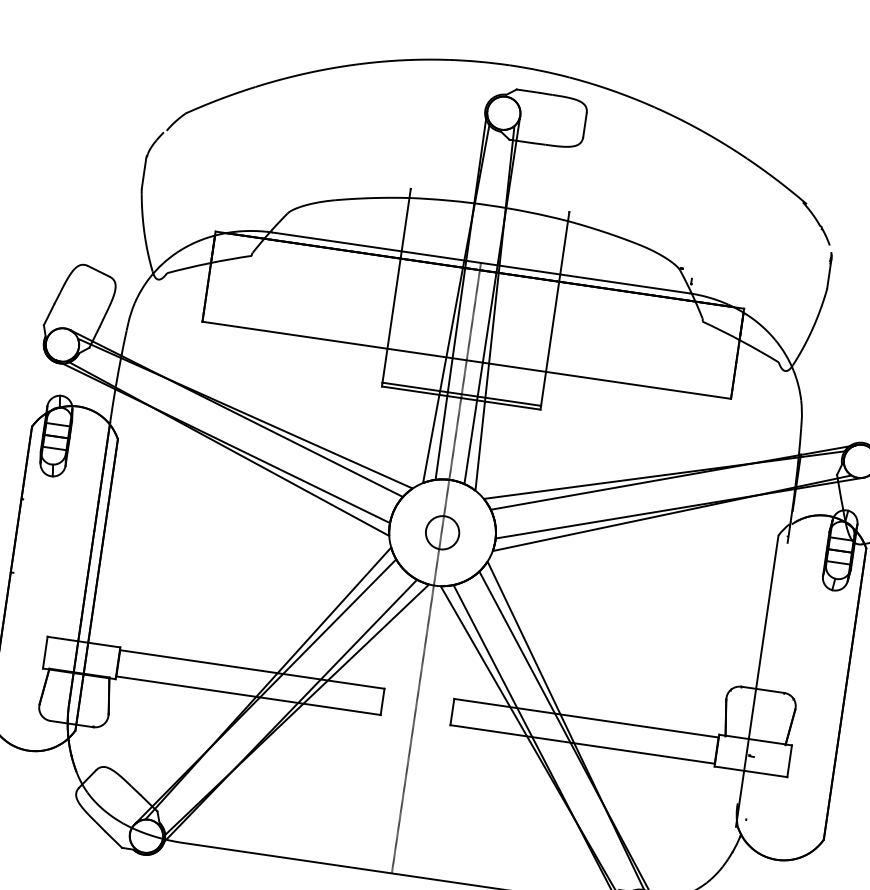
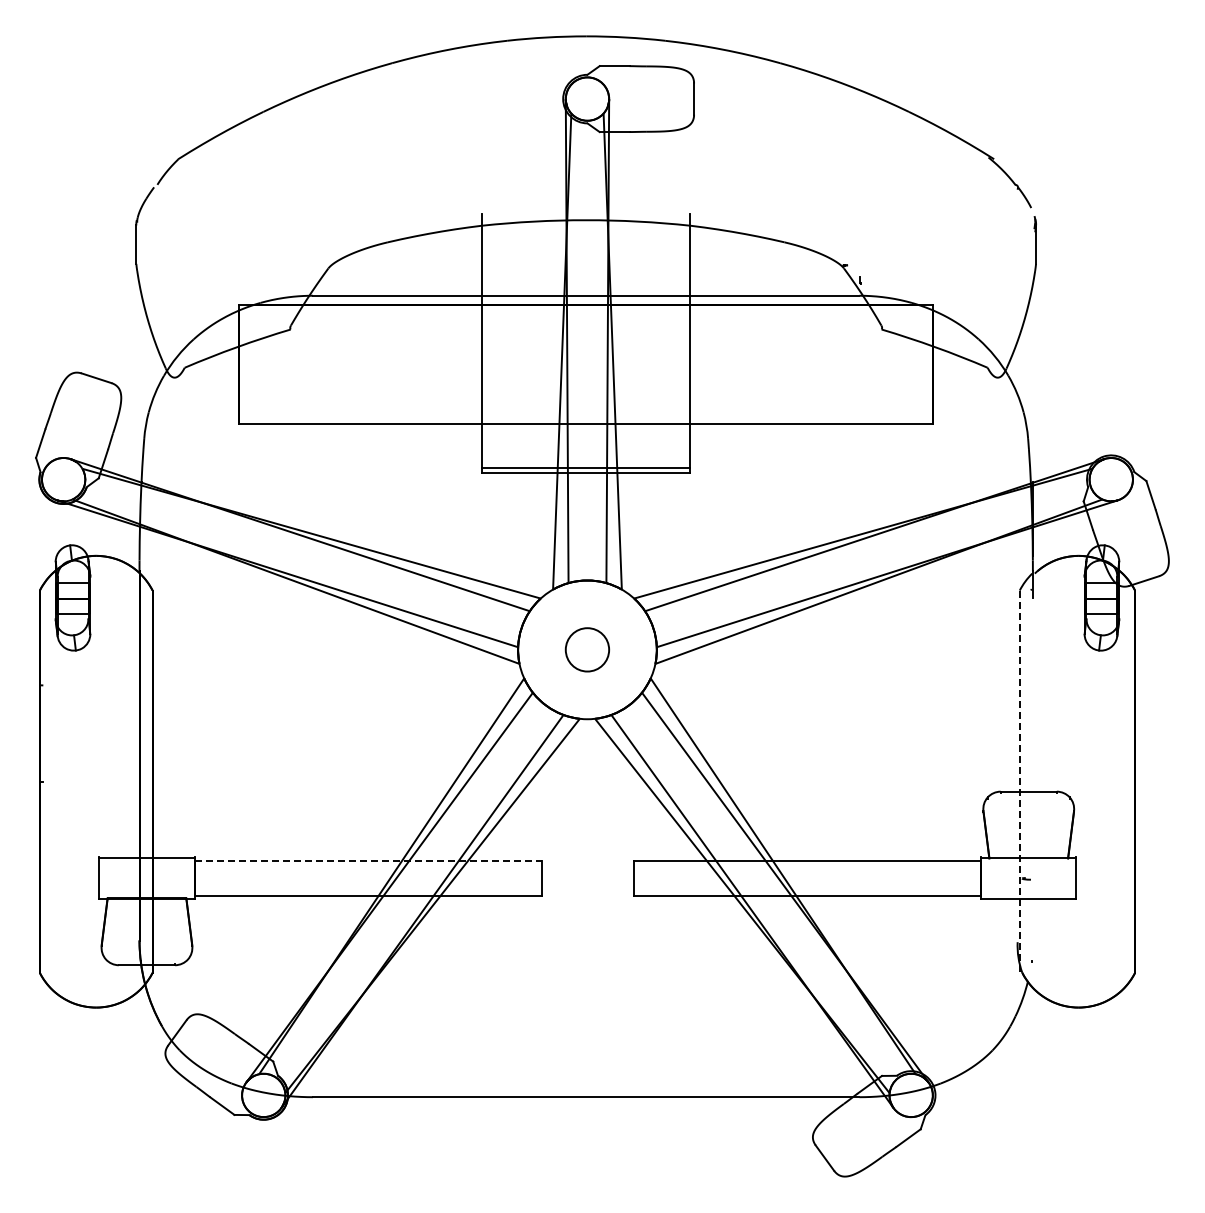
line: (436, 568) -> (586, 696), removed
line: (253, 669) -> (369, 861), solid -> dashed
line: (756, 681) -> (1019, 782), solid -> dashed

